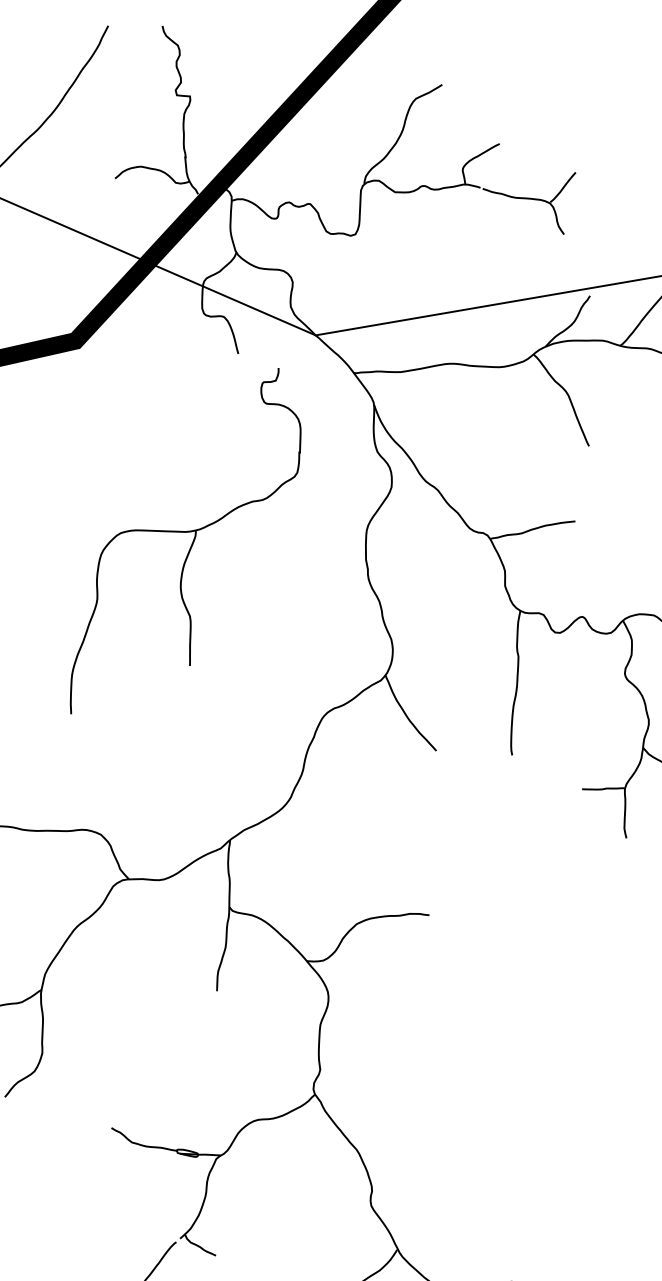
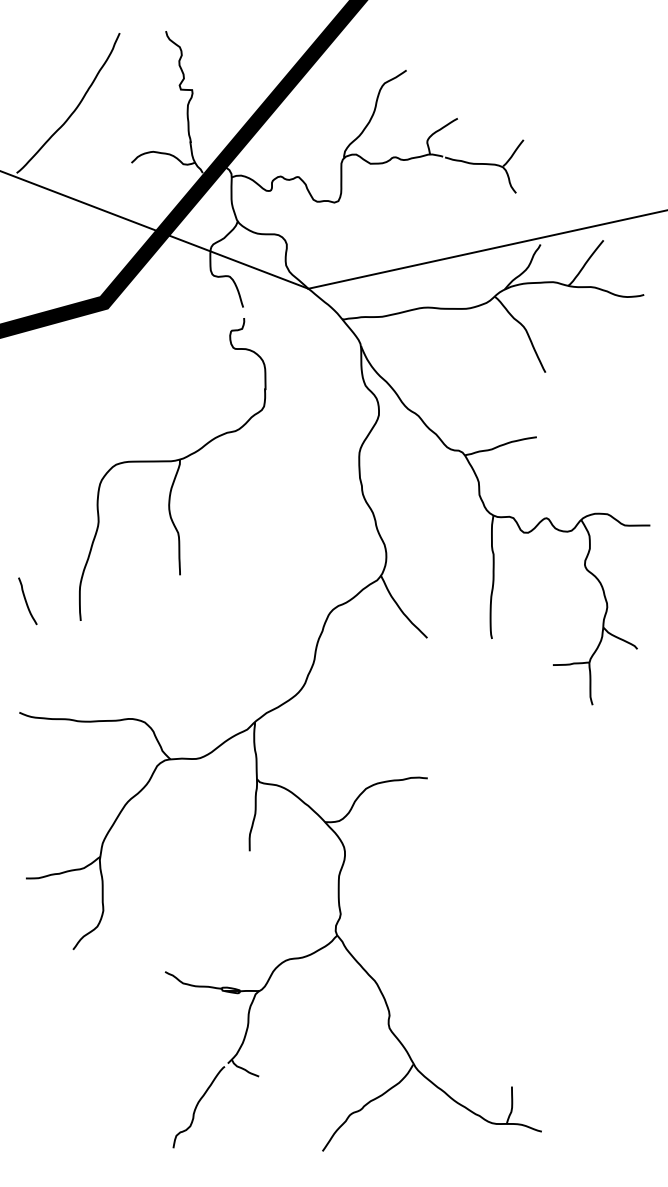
part: (186, 541) -> (172, 469), moved

